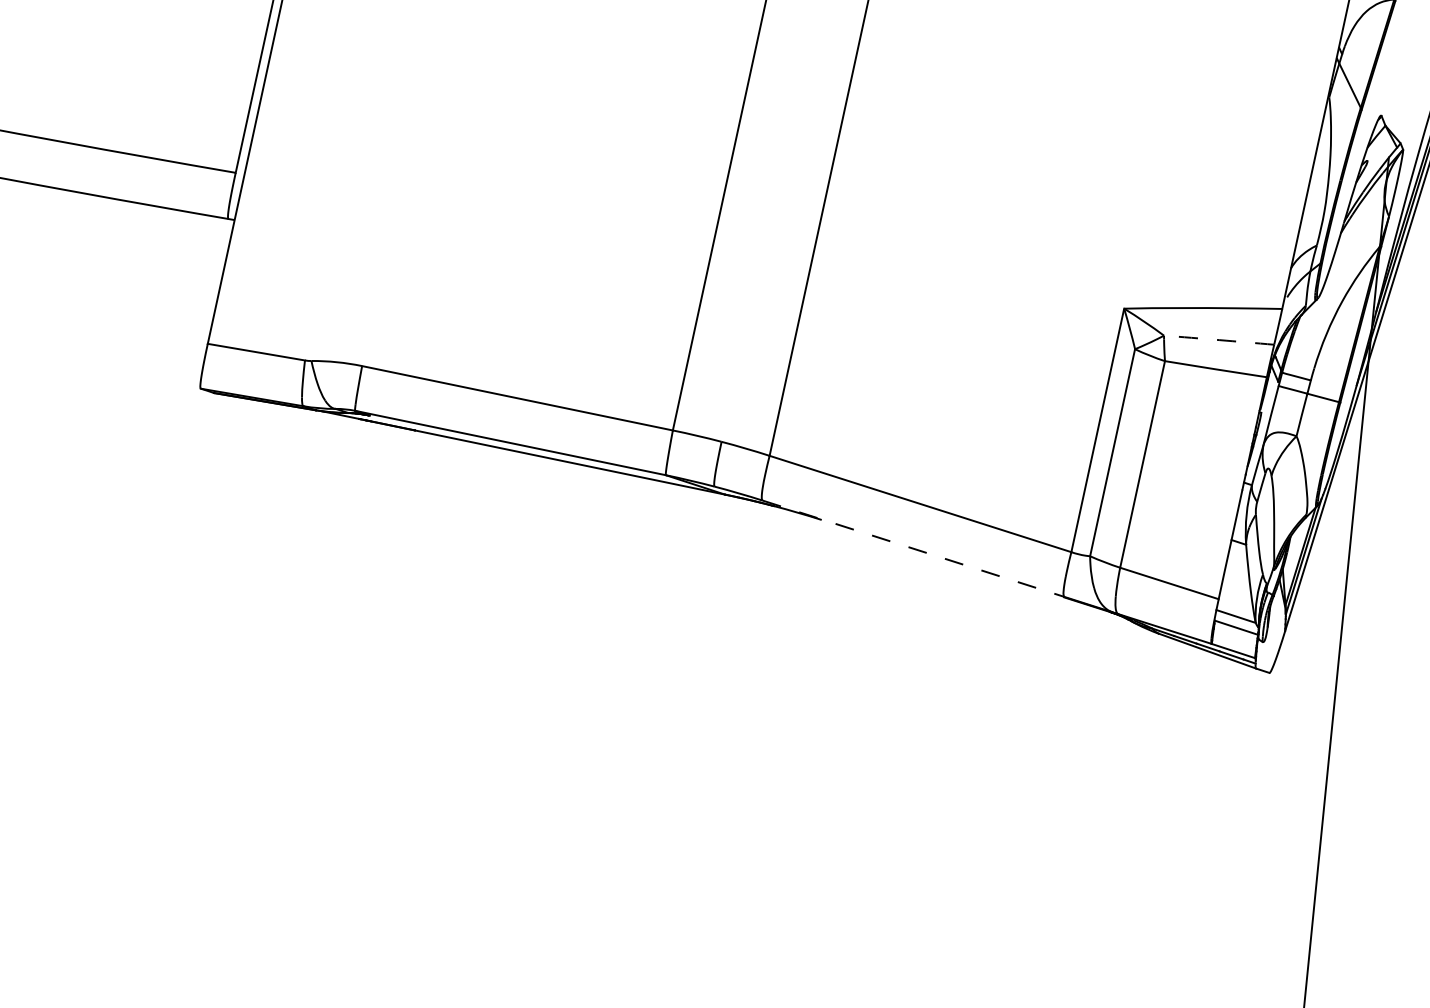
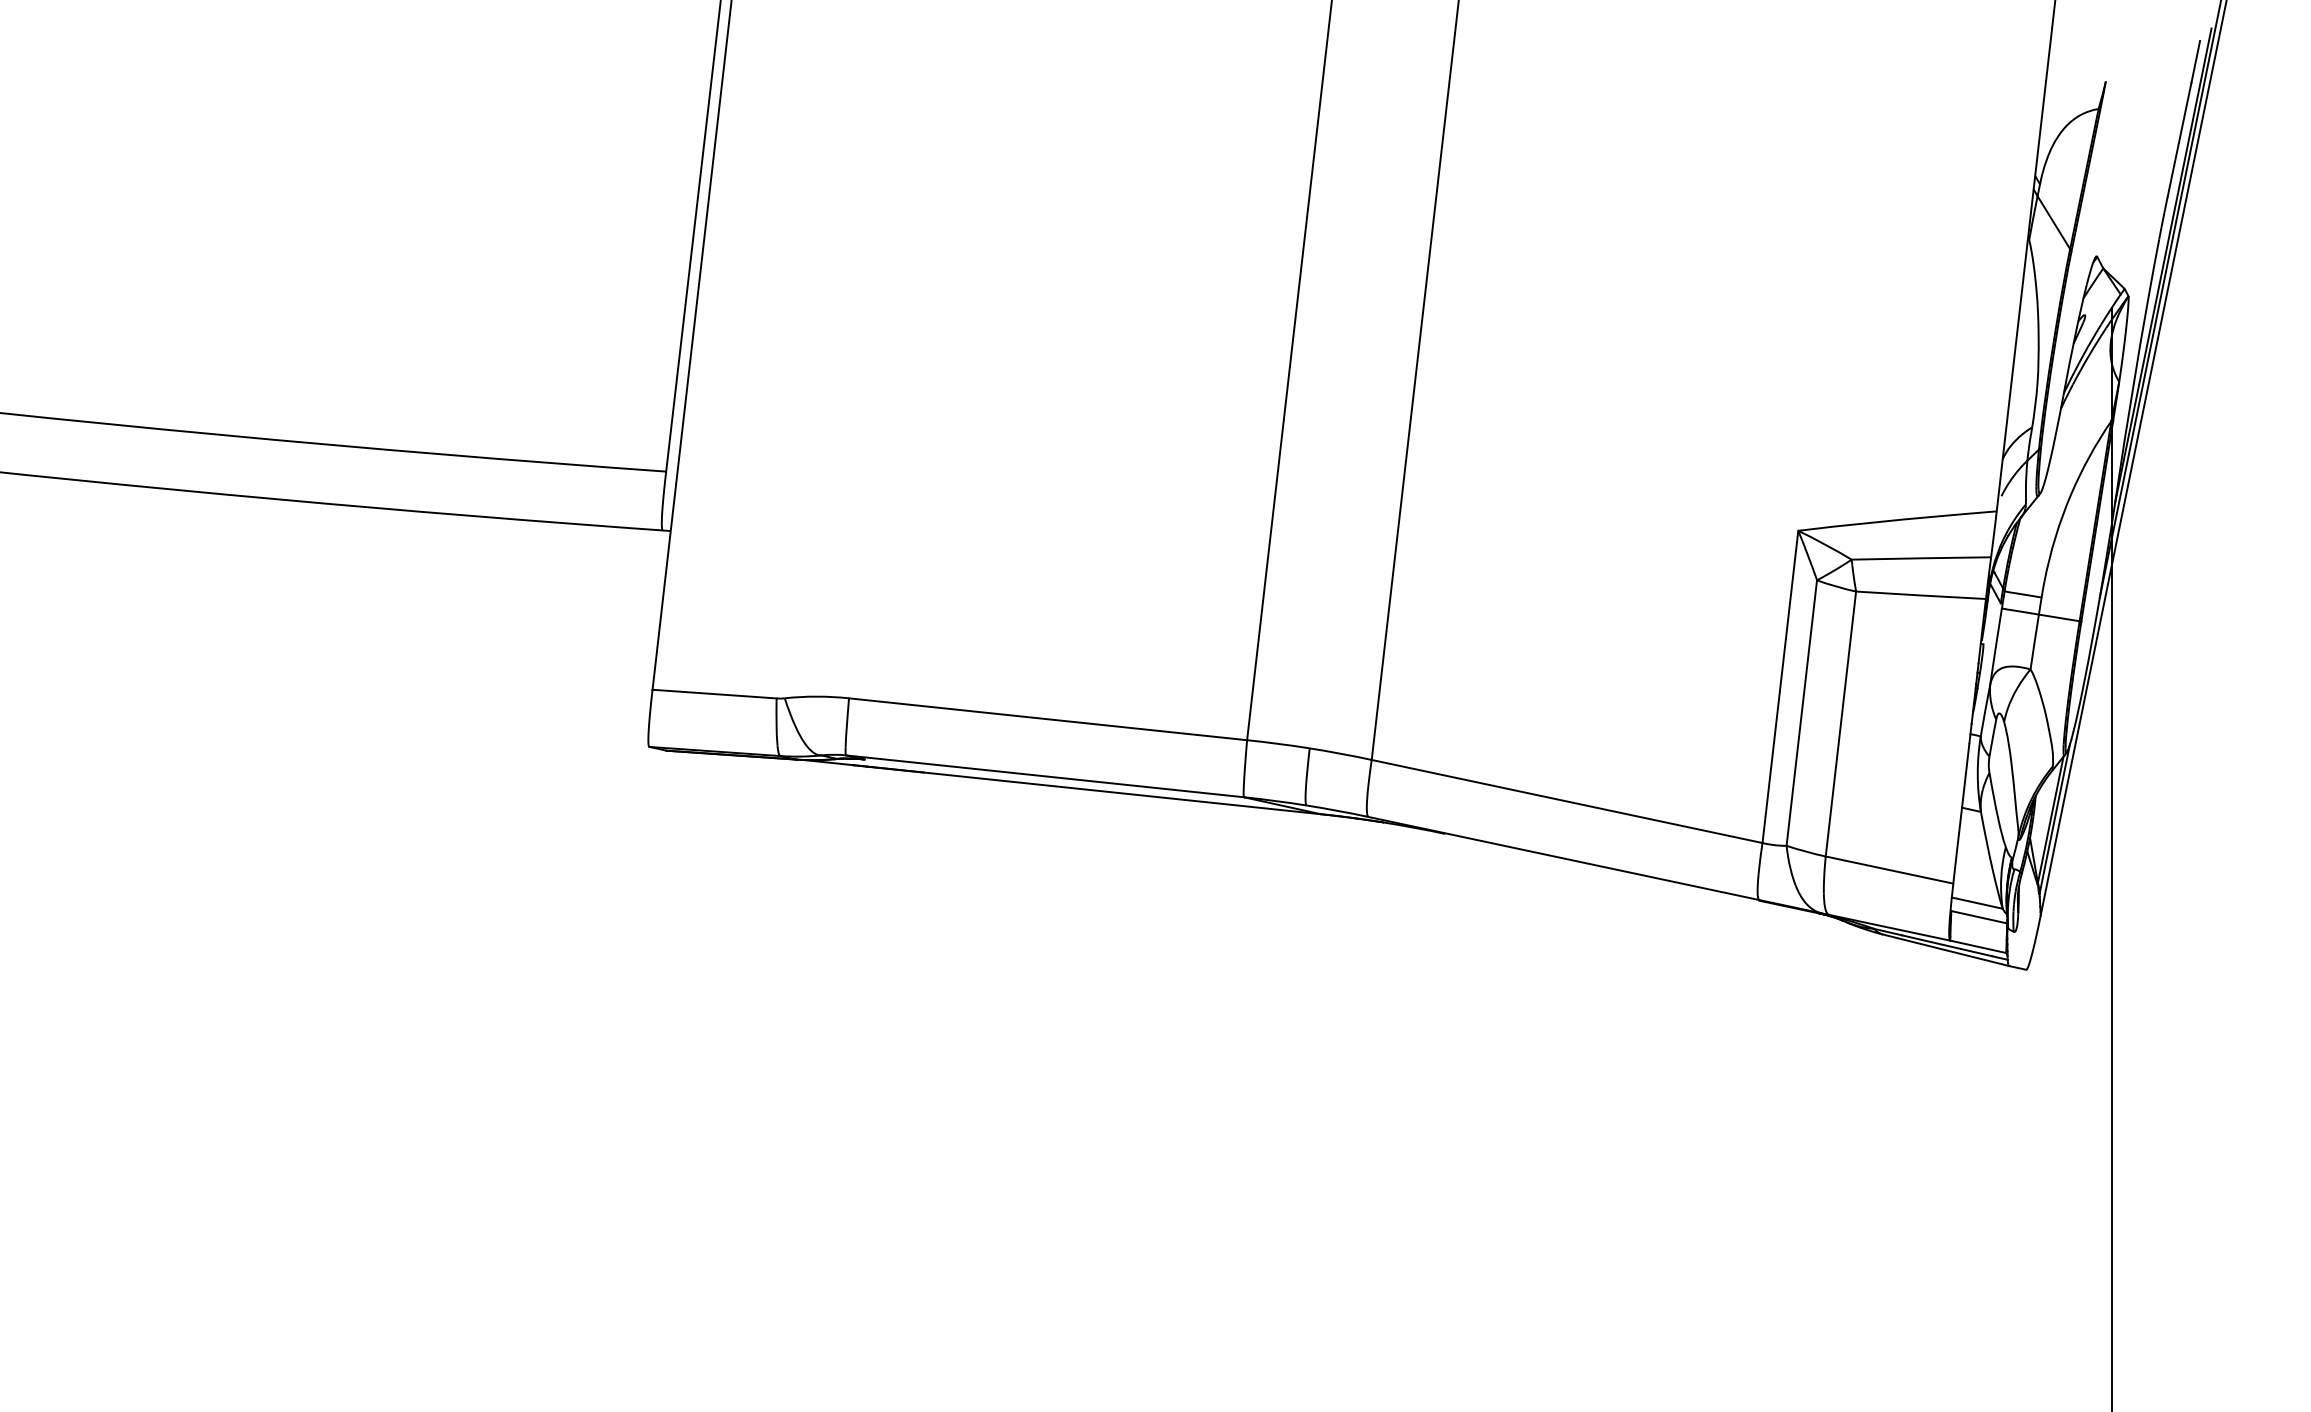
arc: (1219, 340) -> (1921, 558), dashed -> solid
line: (913, 548) -> (1564, 858), dashed -> solid

